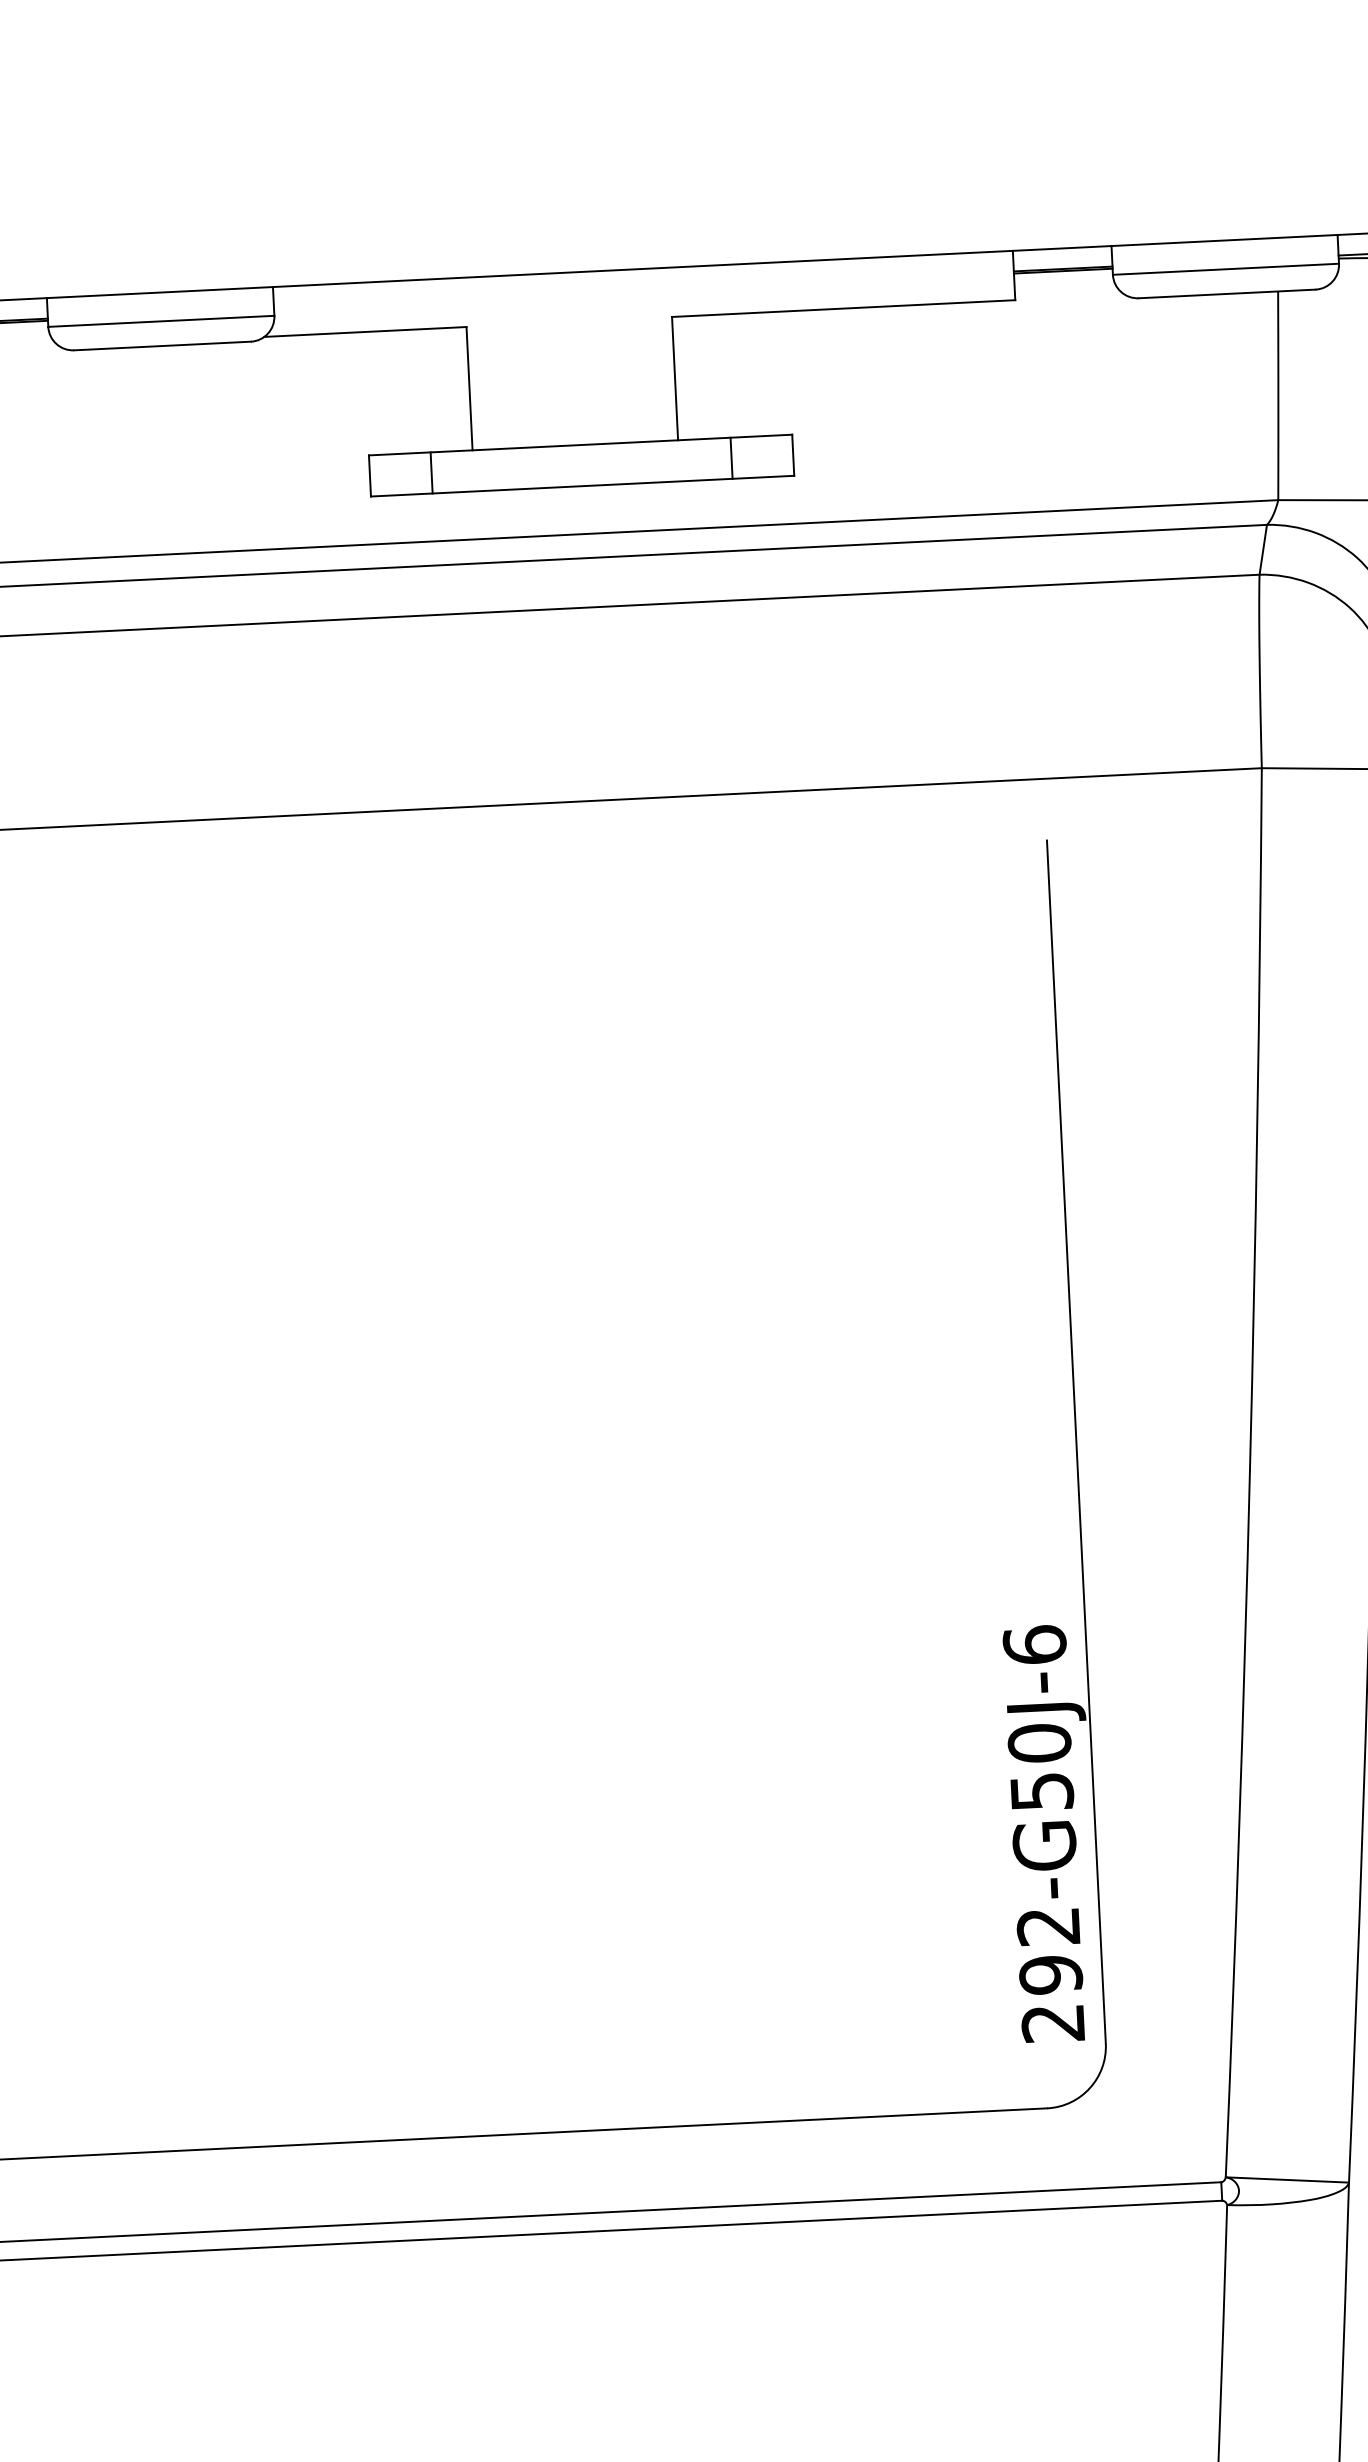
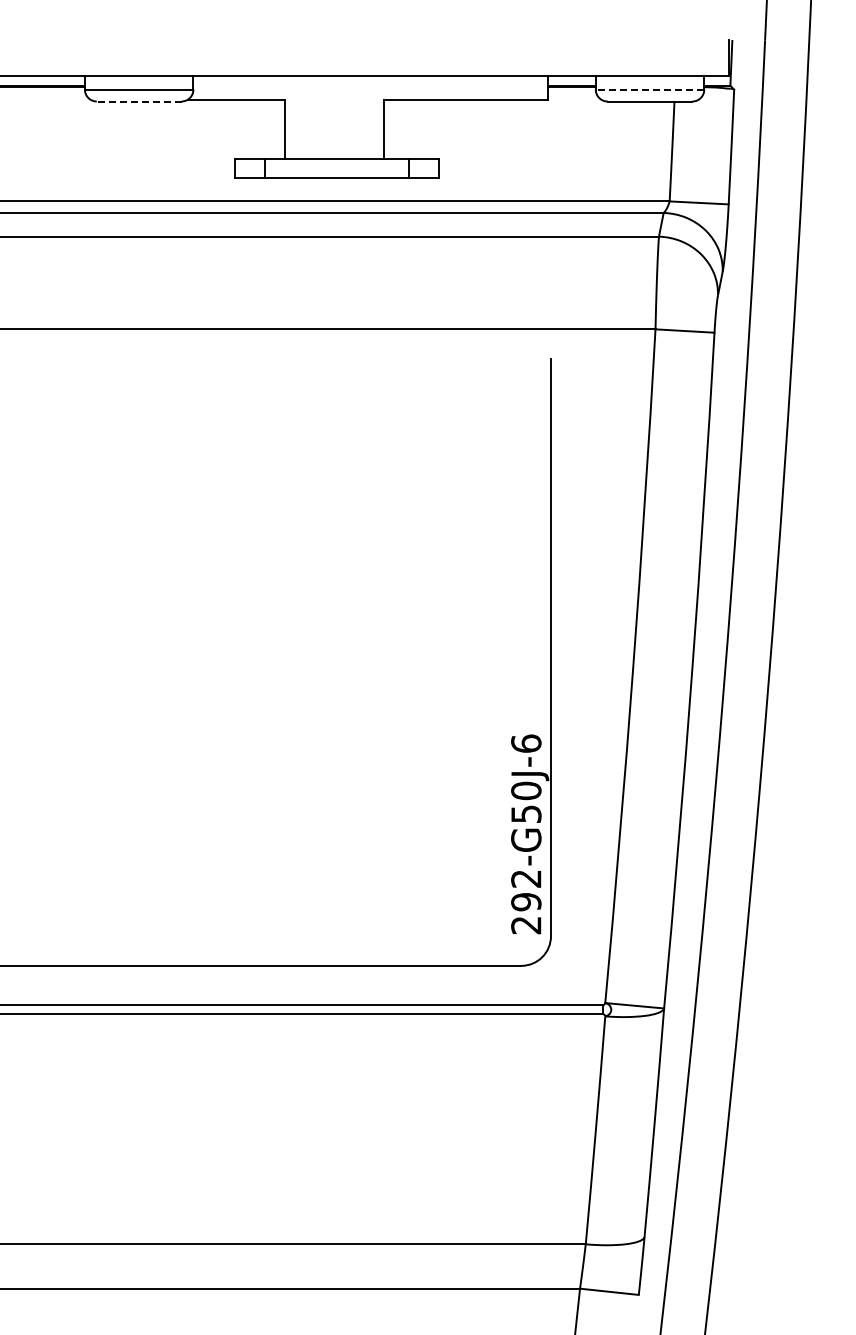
line: (1224, 268) -> (649, 89), solid -> dashed
line: (161, 346) -> (138, 101), solid -> dashed

